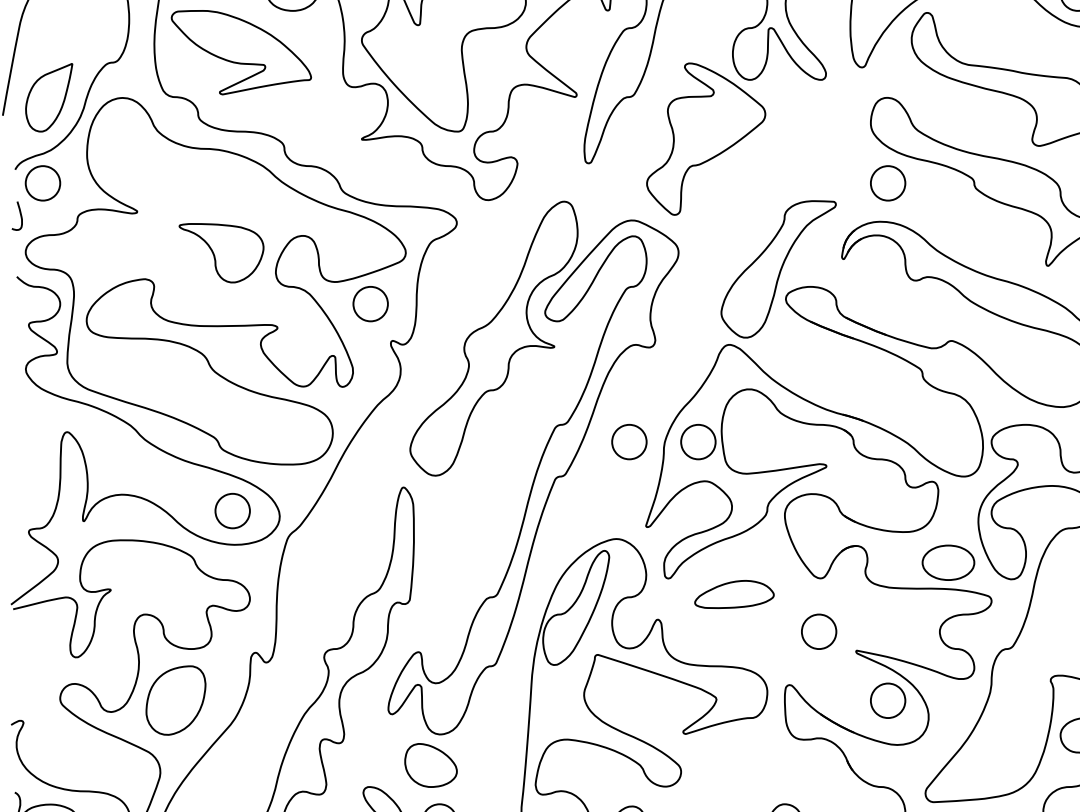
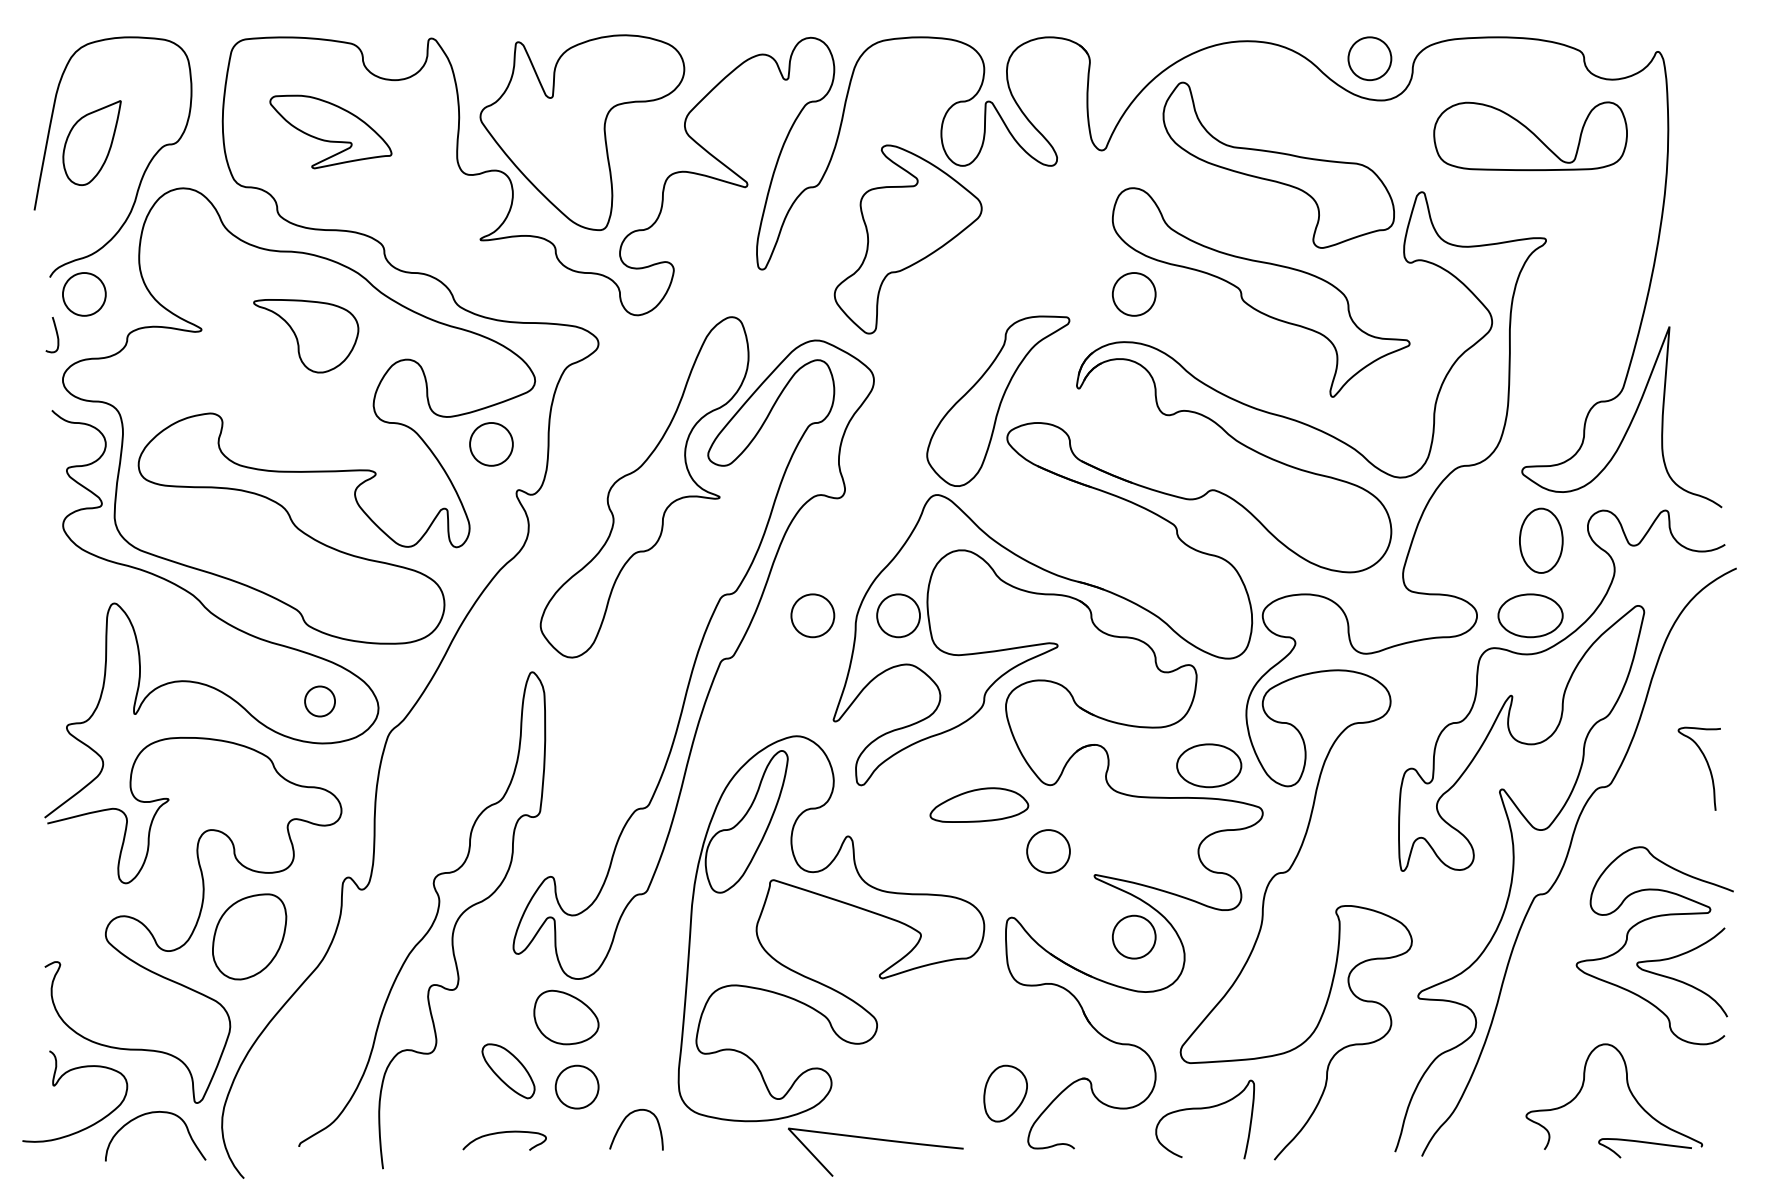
part: (241, 52) -> (330, 131), size x0.7
part: (48, 97) -> (91, 142), moved
part: (221, 253) -> (306, 336), moved
part: (232, 511) -> (319, 701), size x0.7
part: (734, 593) -> (979, 804), moved

